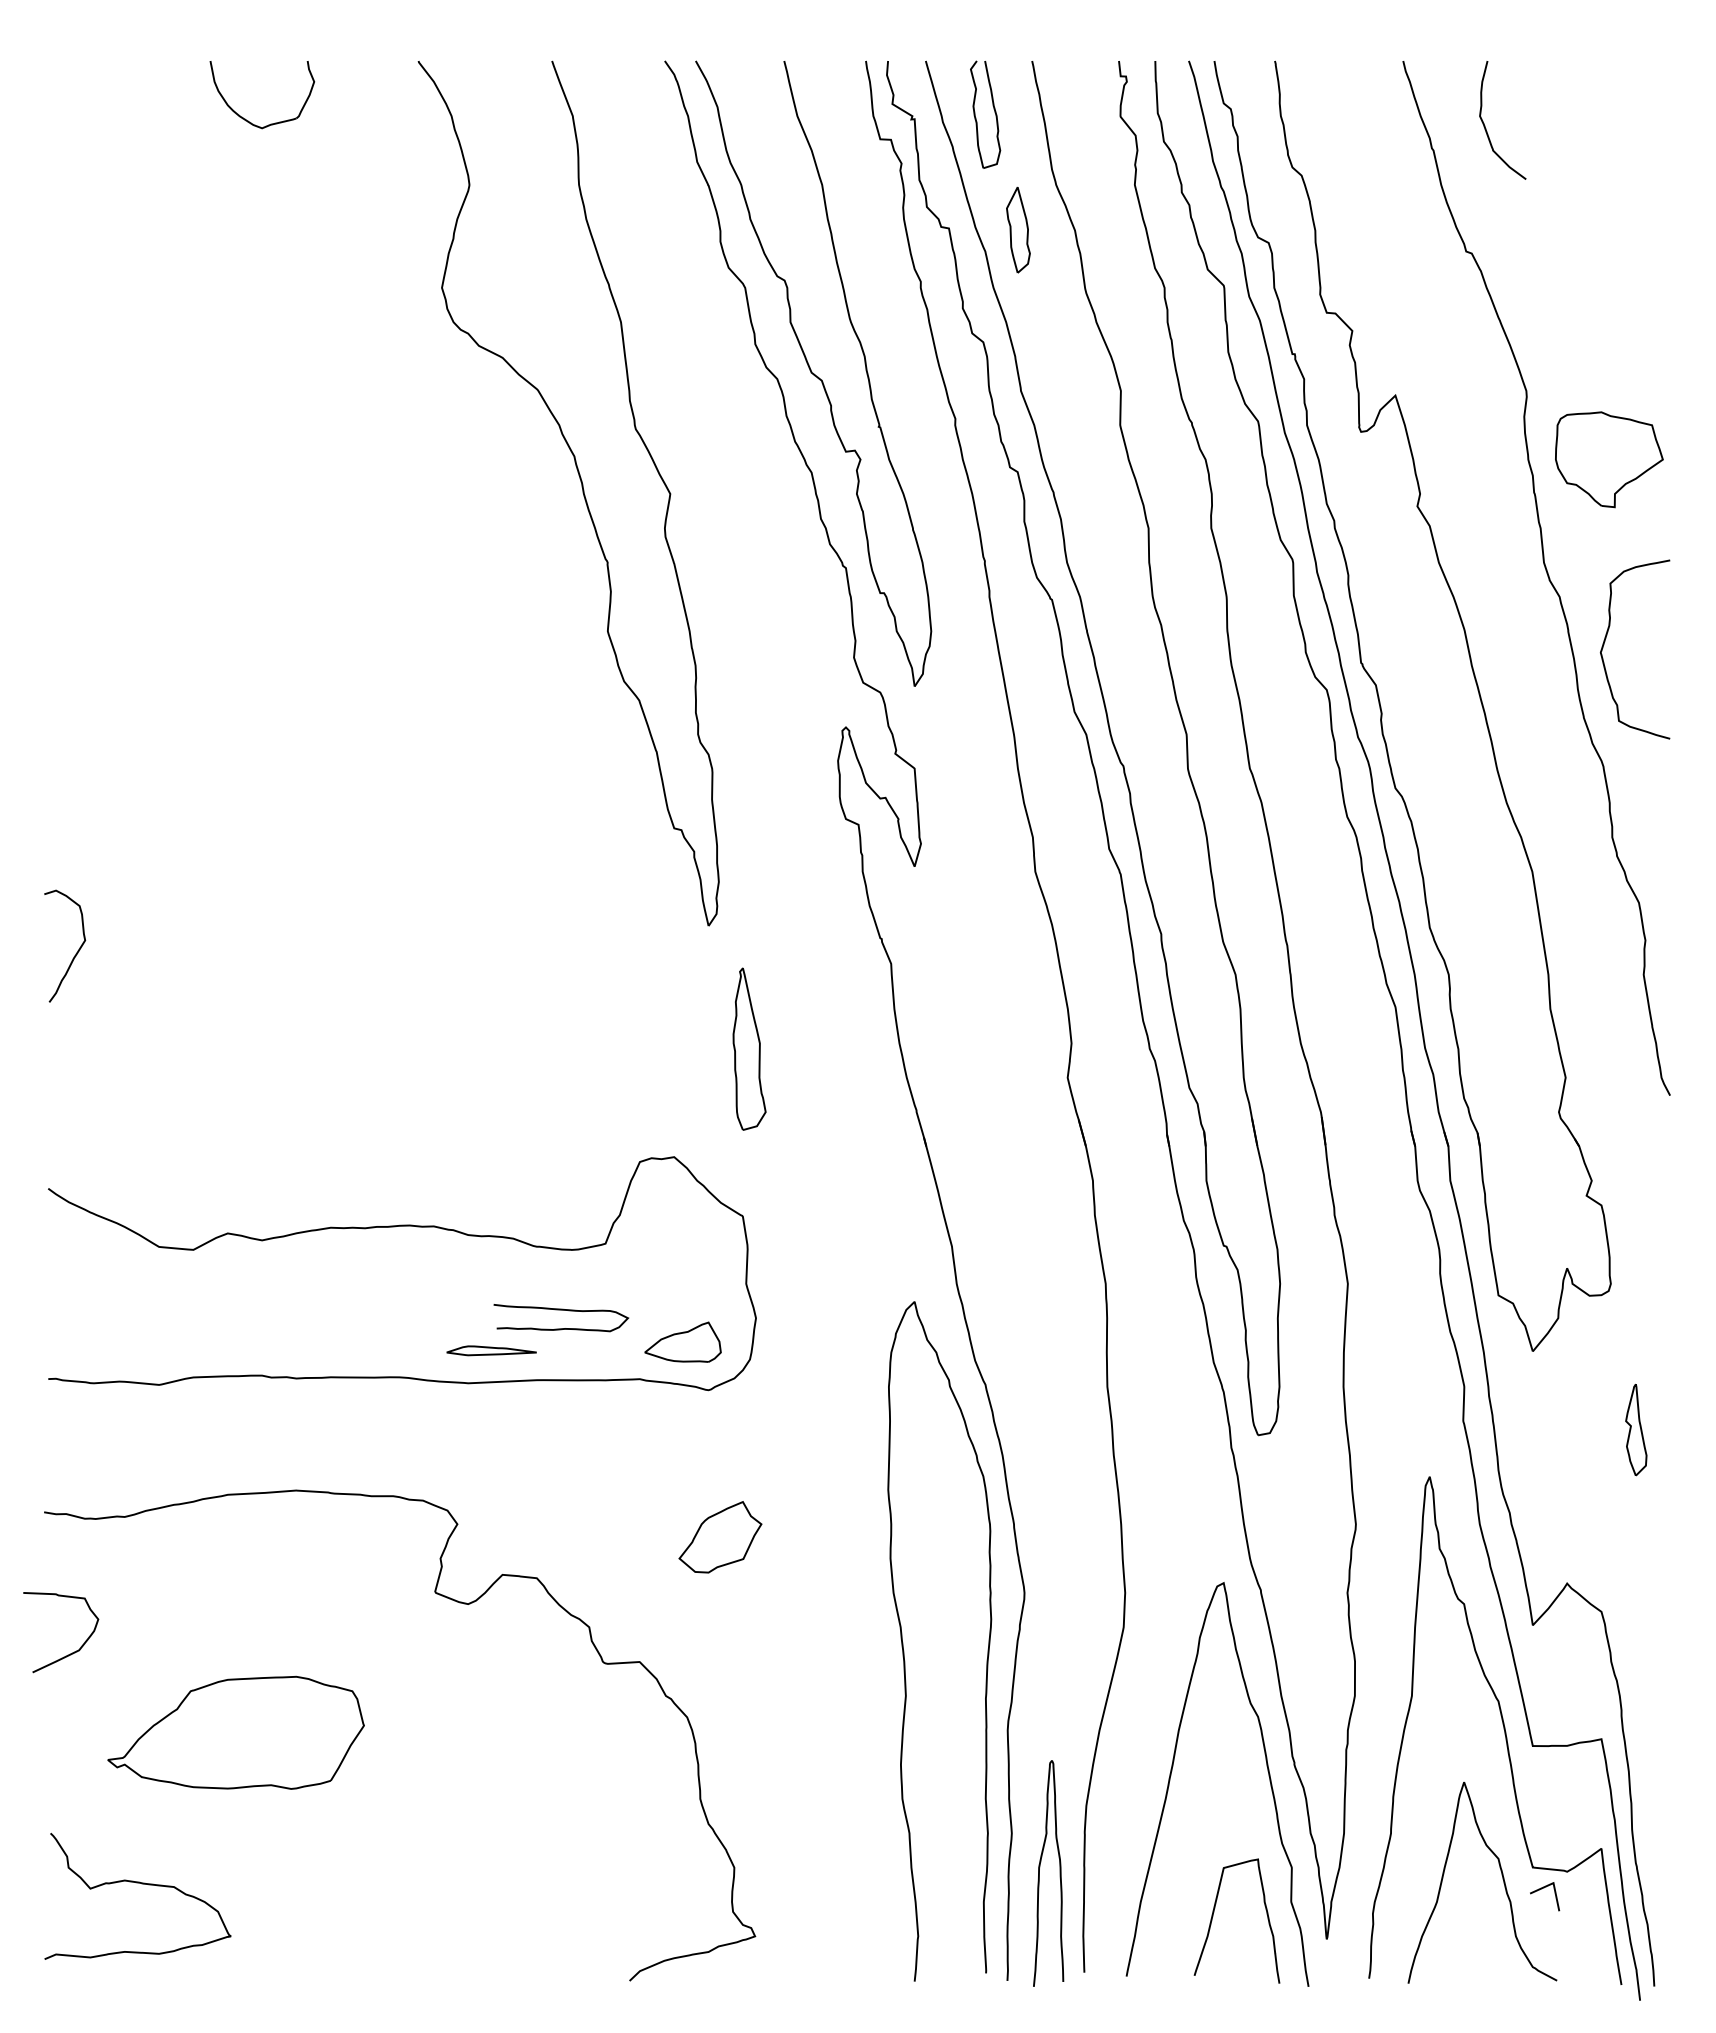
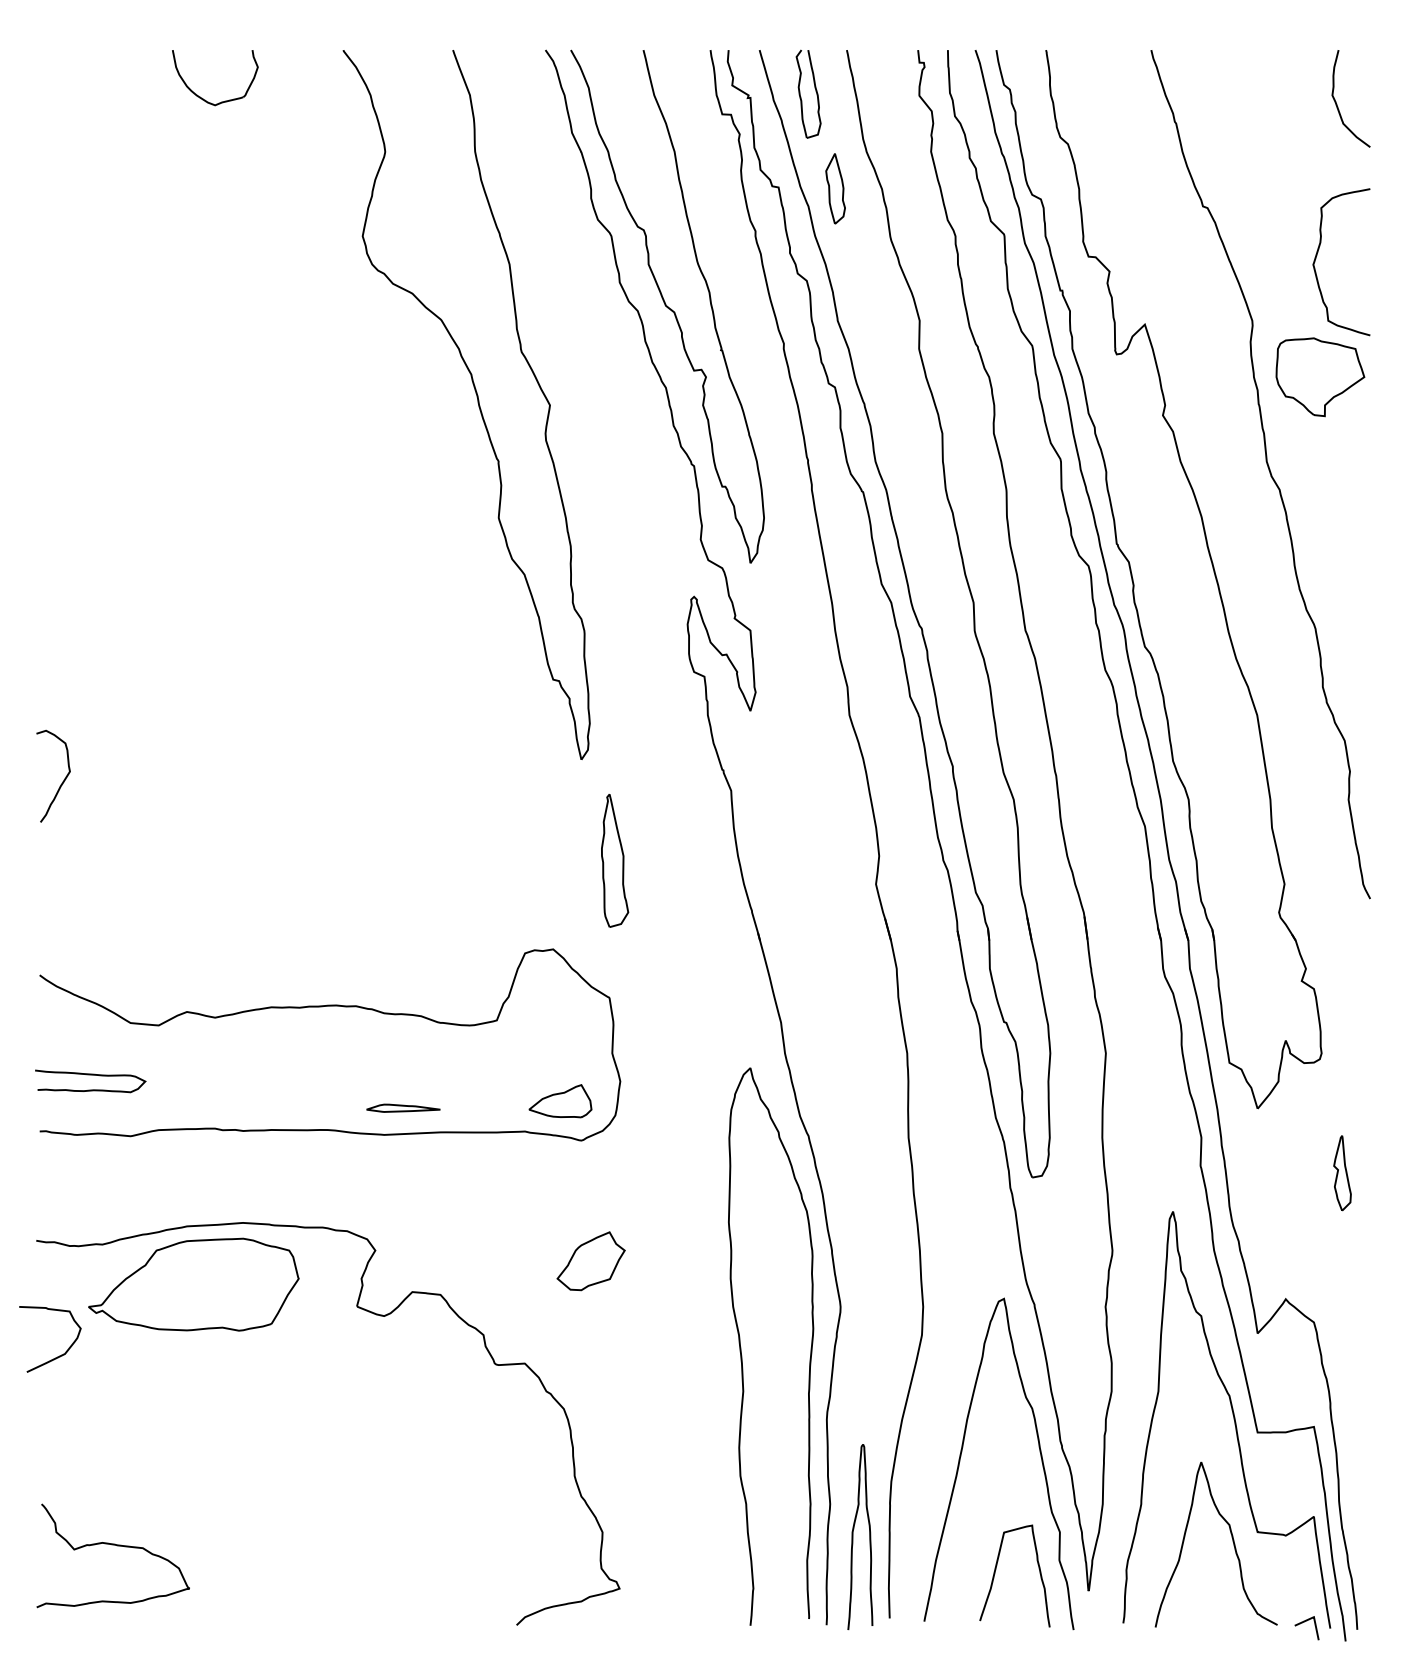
curve: (1485, 125) -> (1336, 103), moved
curve: (1606, 638) -> (1318, 253), moved
curve: (561, 1310) -> (90, 1075), moved
part: (235, 1732) -> (193, 1284), moved
line: (1544, 1888) -> (1306, 1621), moved

